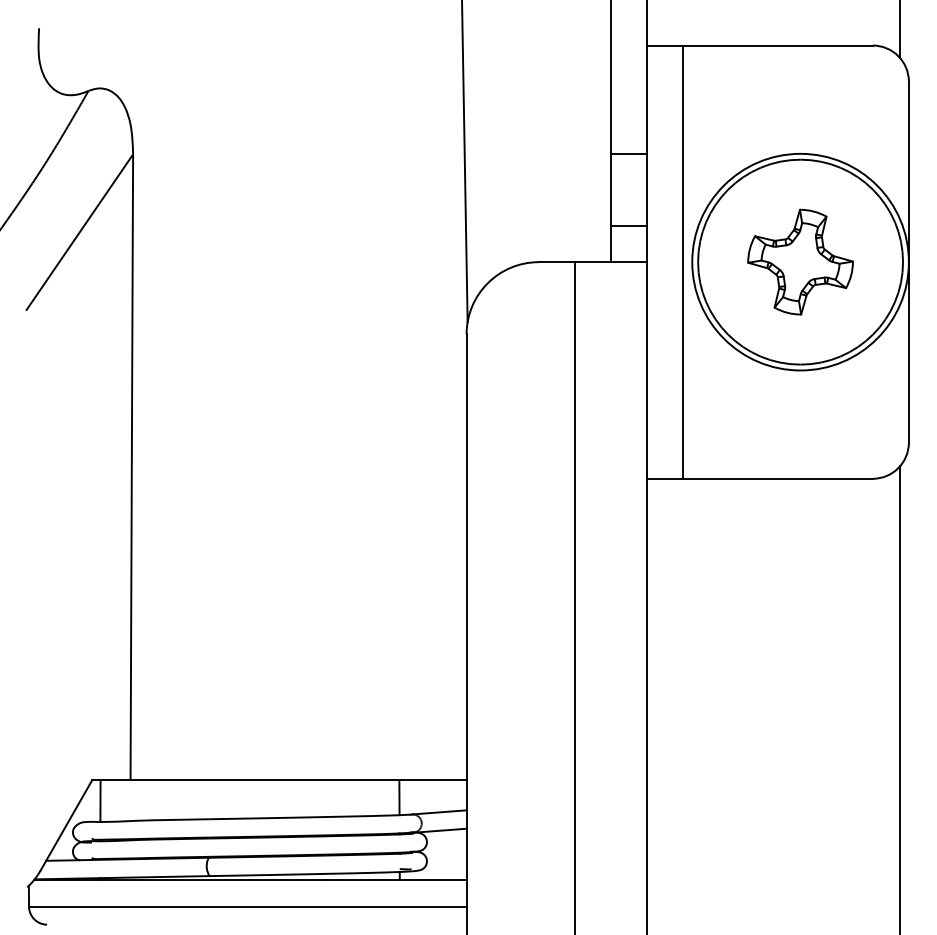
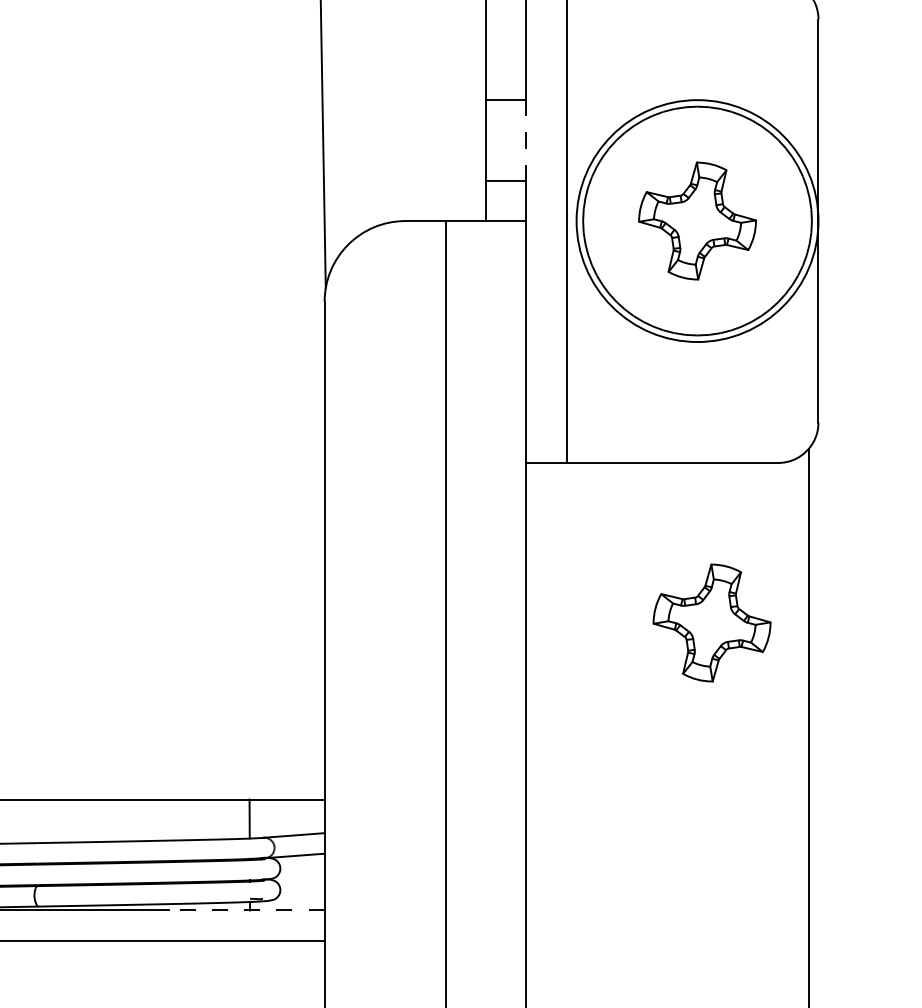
line: (647, 190) -> (526, 141), solid -> dashed
part: (813, 621) -> (711, 622), added
line: (396, 879) -> (246, 910), solid -> dashed

